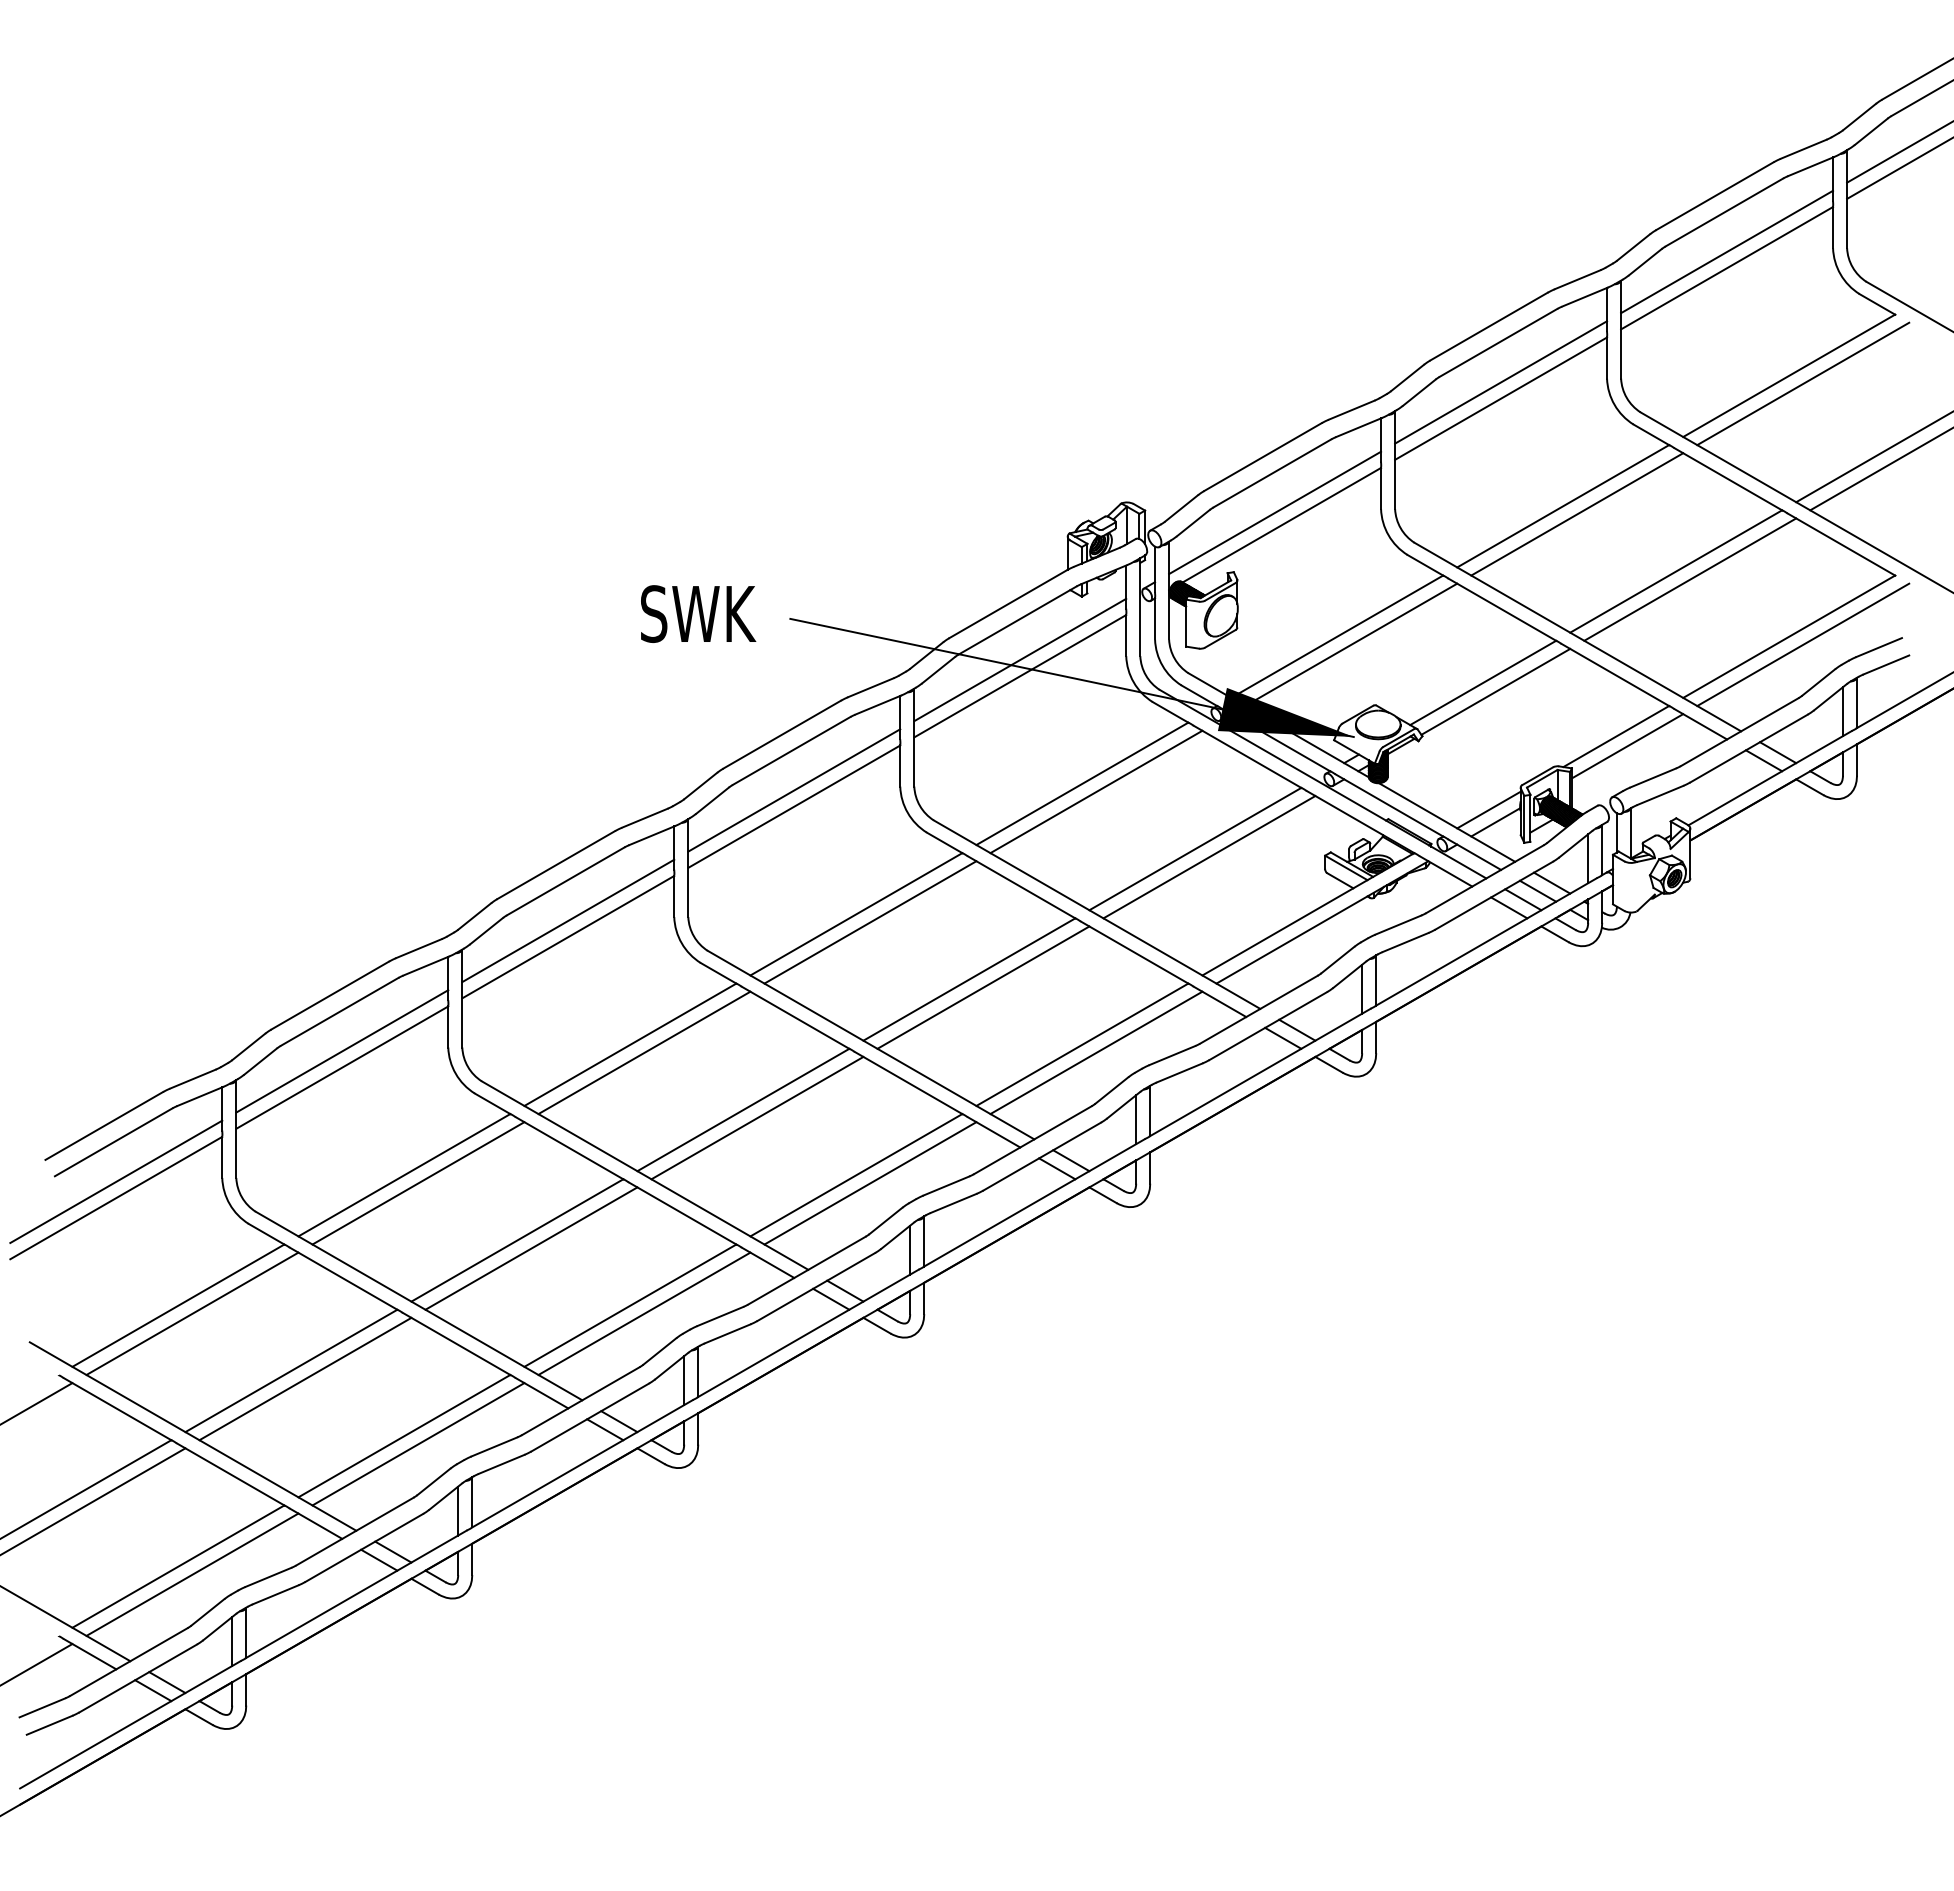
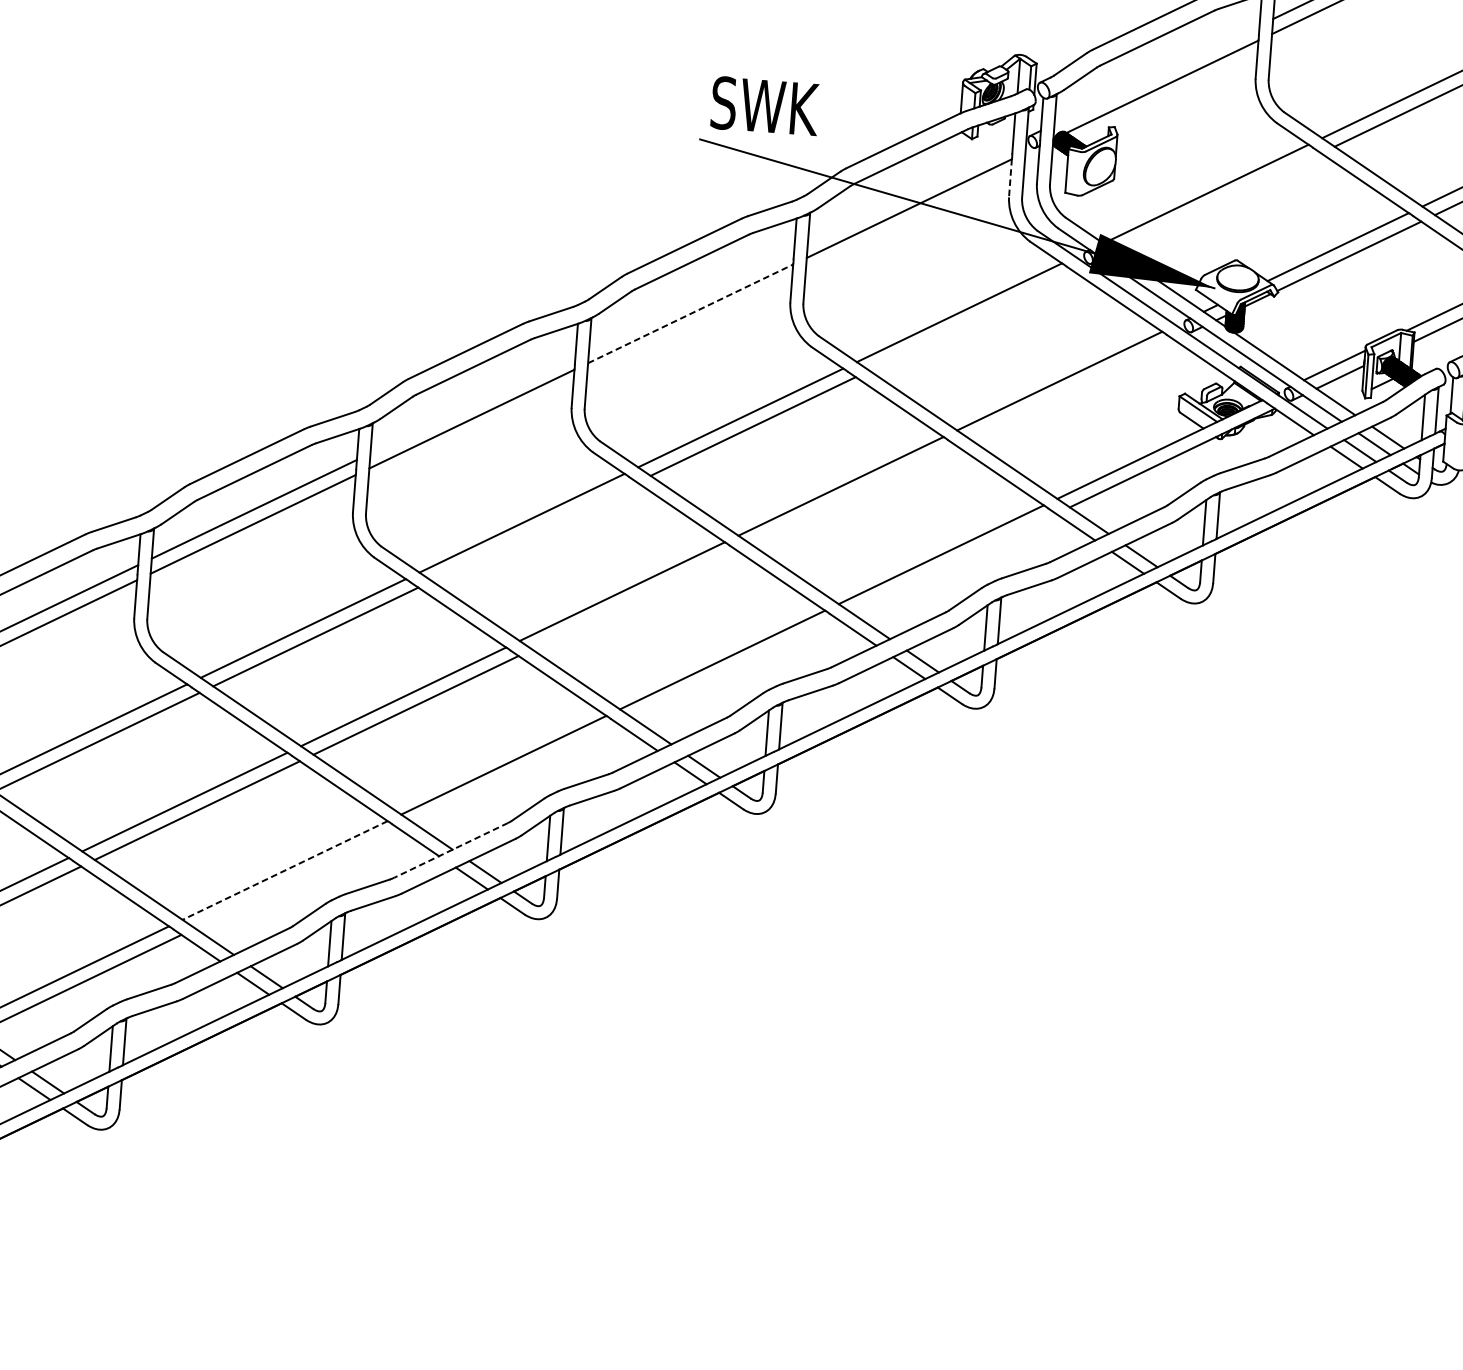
line: (1275, 512) -> (1157, 74), removed
text: (698, 613) -> (765, 105), moved
line: (1126, 635) -> (1010, 178), solid -> dashed
line: (1351, 644) -> (1218, 202), removed
line: (1020, 659) -> (910, 193), removed
line: (794, 790) -> (691, 298), removed
line: (1096, 791) -> (972, 320), removed
line: (794, 806) -> (690, 313), solid -> dashed
line: (1209, 857) -> (1072, 389), removed
line: (568, 920) -> (473, 403), removed
line: (983, 987) -> (853, 494), removed
line: (644, 1052) -> (534, 531), removed
line: (1096, 1052) -> (953, 562), removed
line: (757, 1117) -> (634, 599), removed
line: (870, 1183) -> (735, 668), removed
line: (644, 1313) -> (516, 773), removed
line: (580, 1401) -> (450, 850), solid -> dashed
line: (403, 1436) -> (284, 870), solid -> dashed
line: (418, 1444) -> (297, 879), removed

